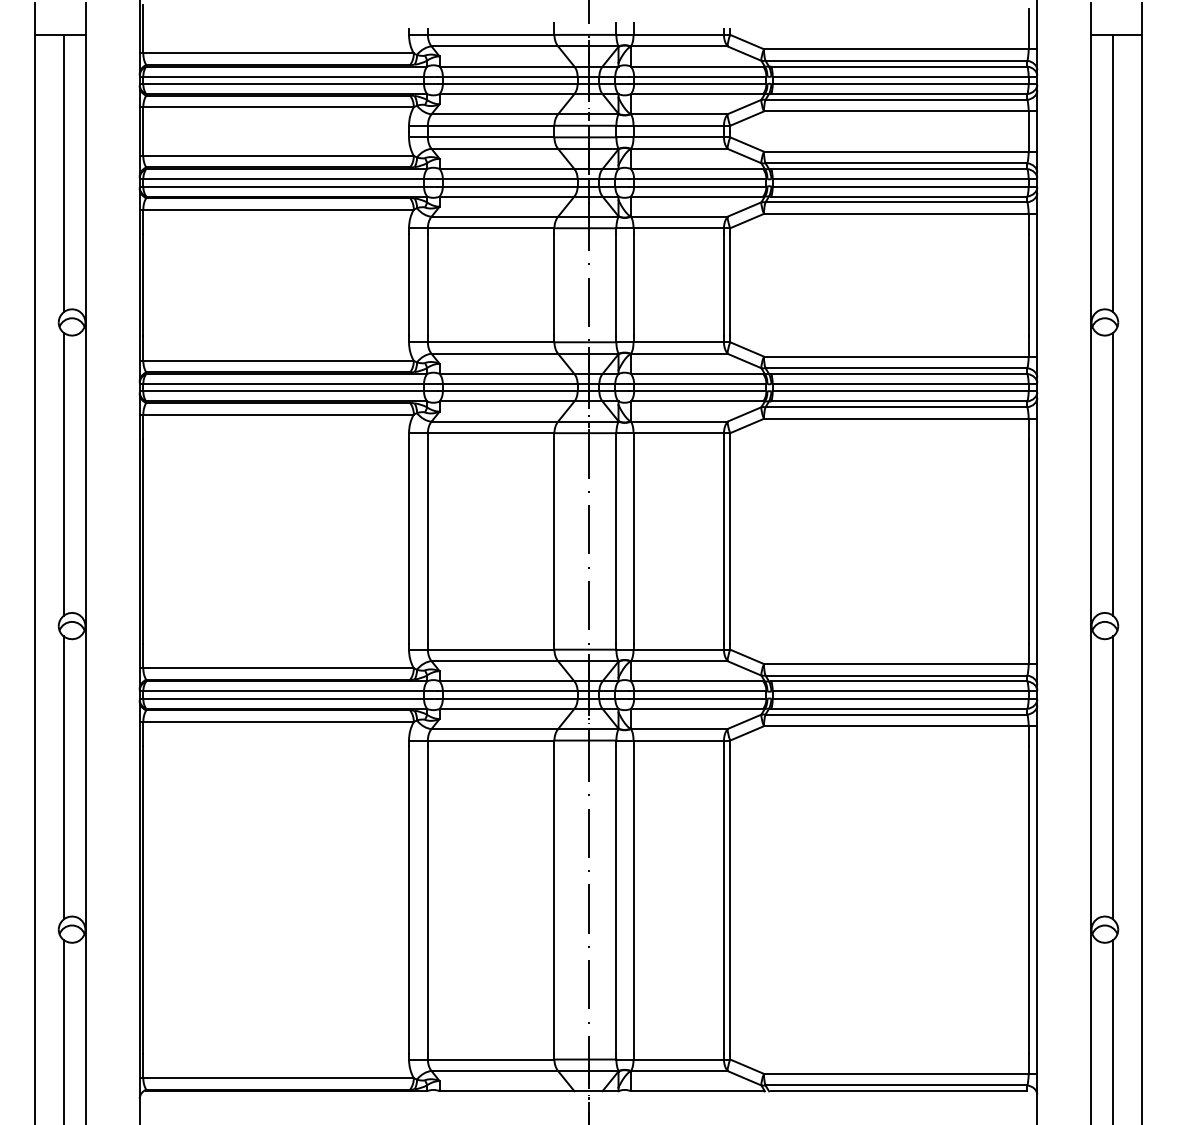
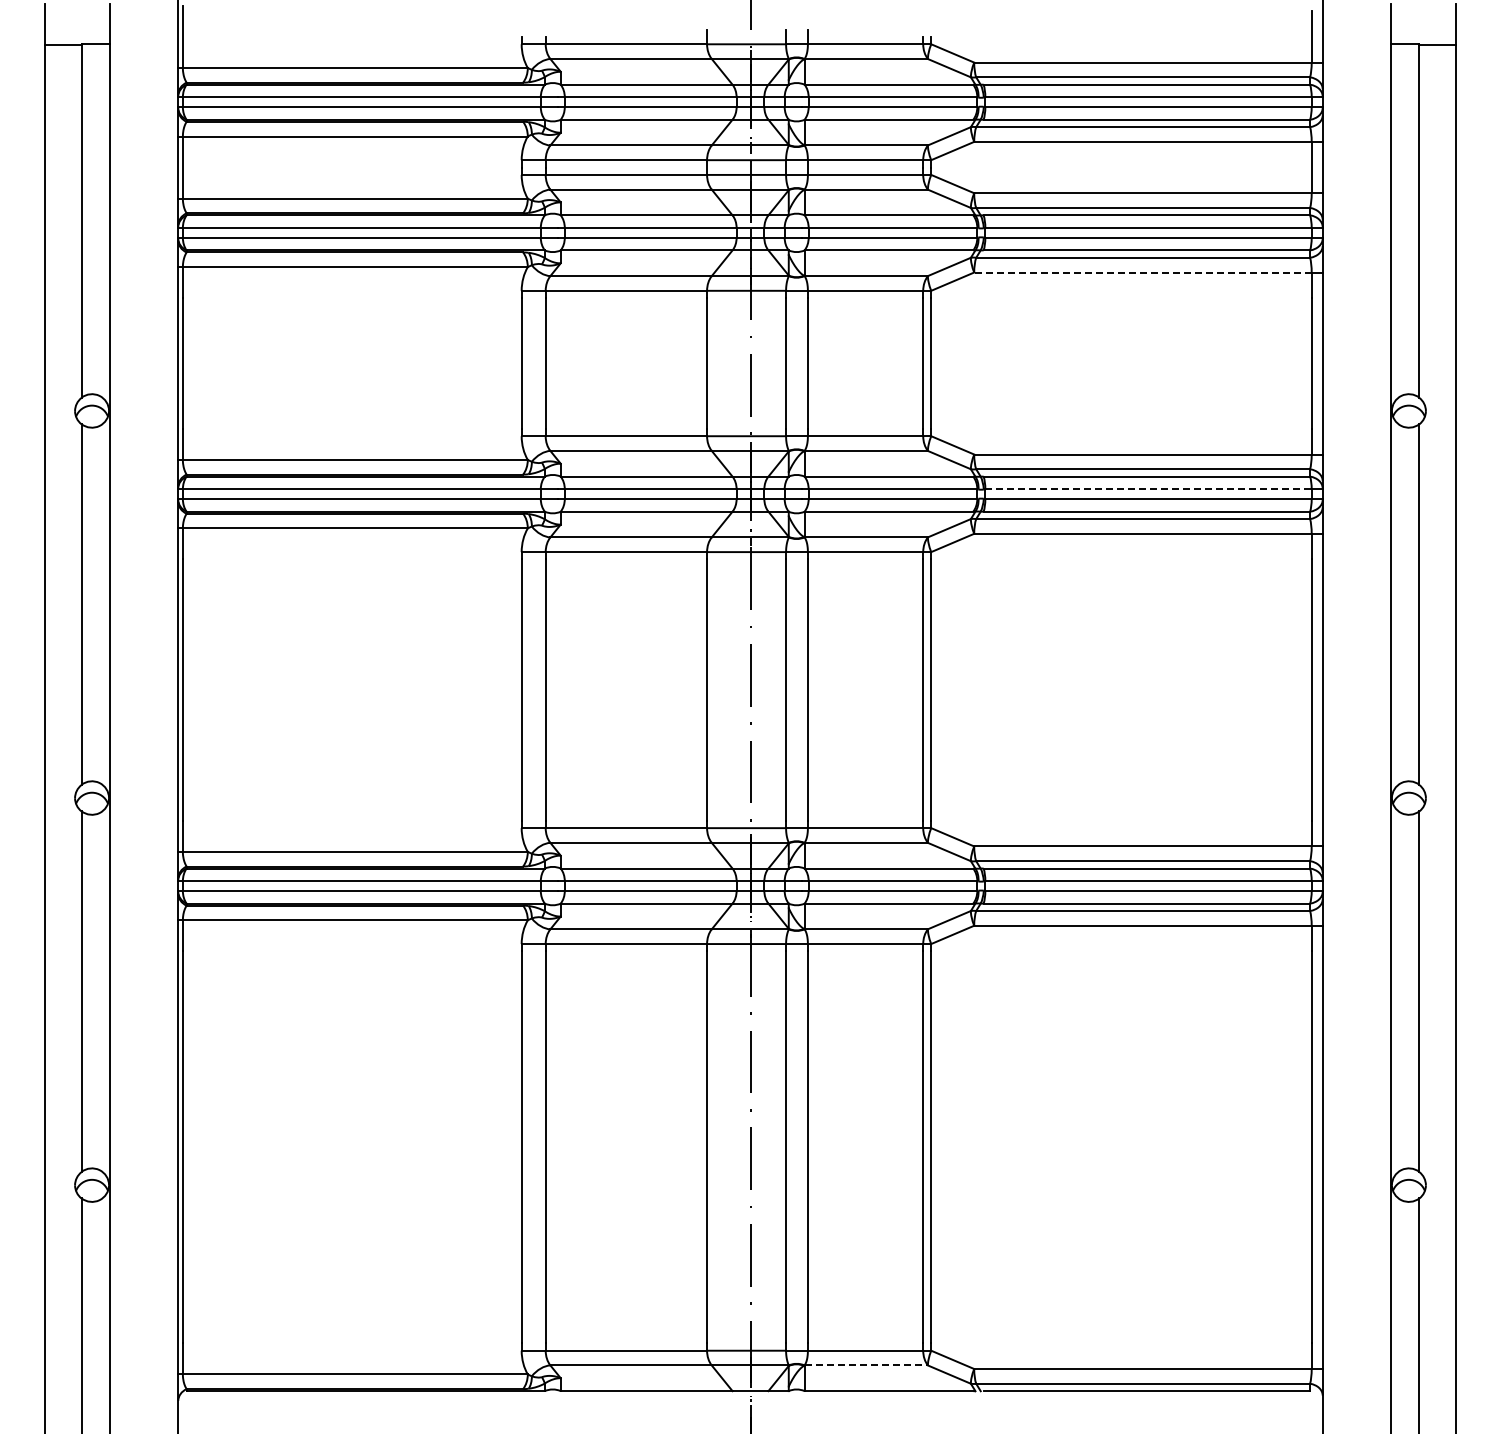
line: (895, 213) -> (1142, 272), solid -> dashed
line: (901, 384) -> (1149, 489), solid -> dashed
line: (679, 1071) -> (866, 1365), solid -> dashed

